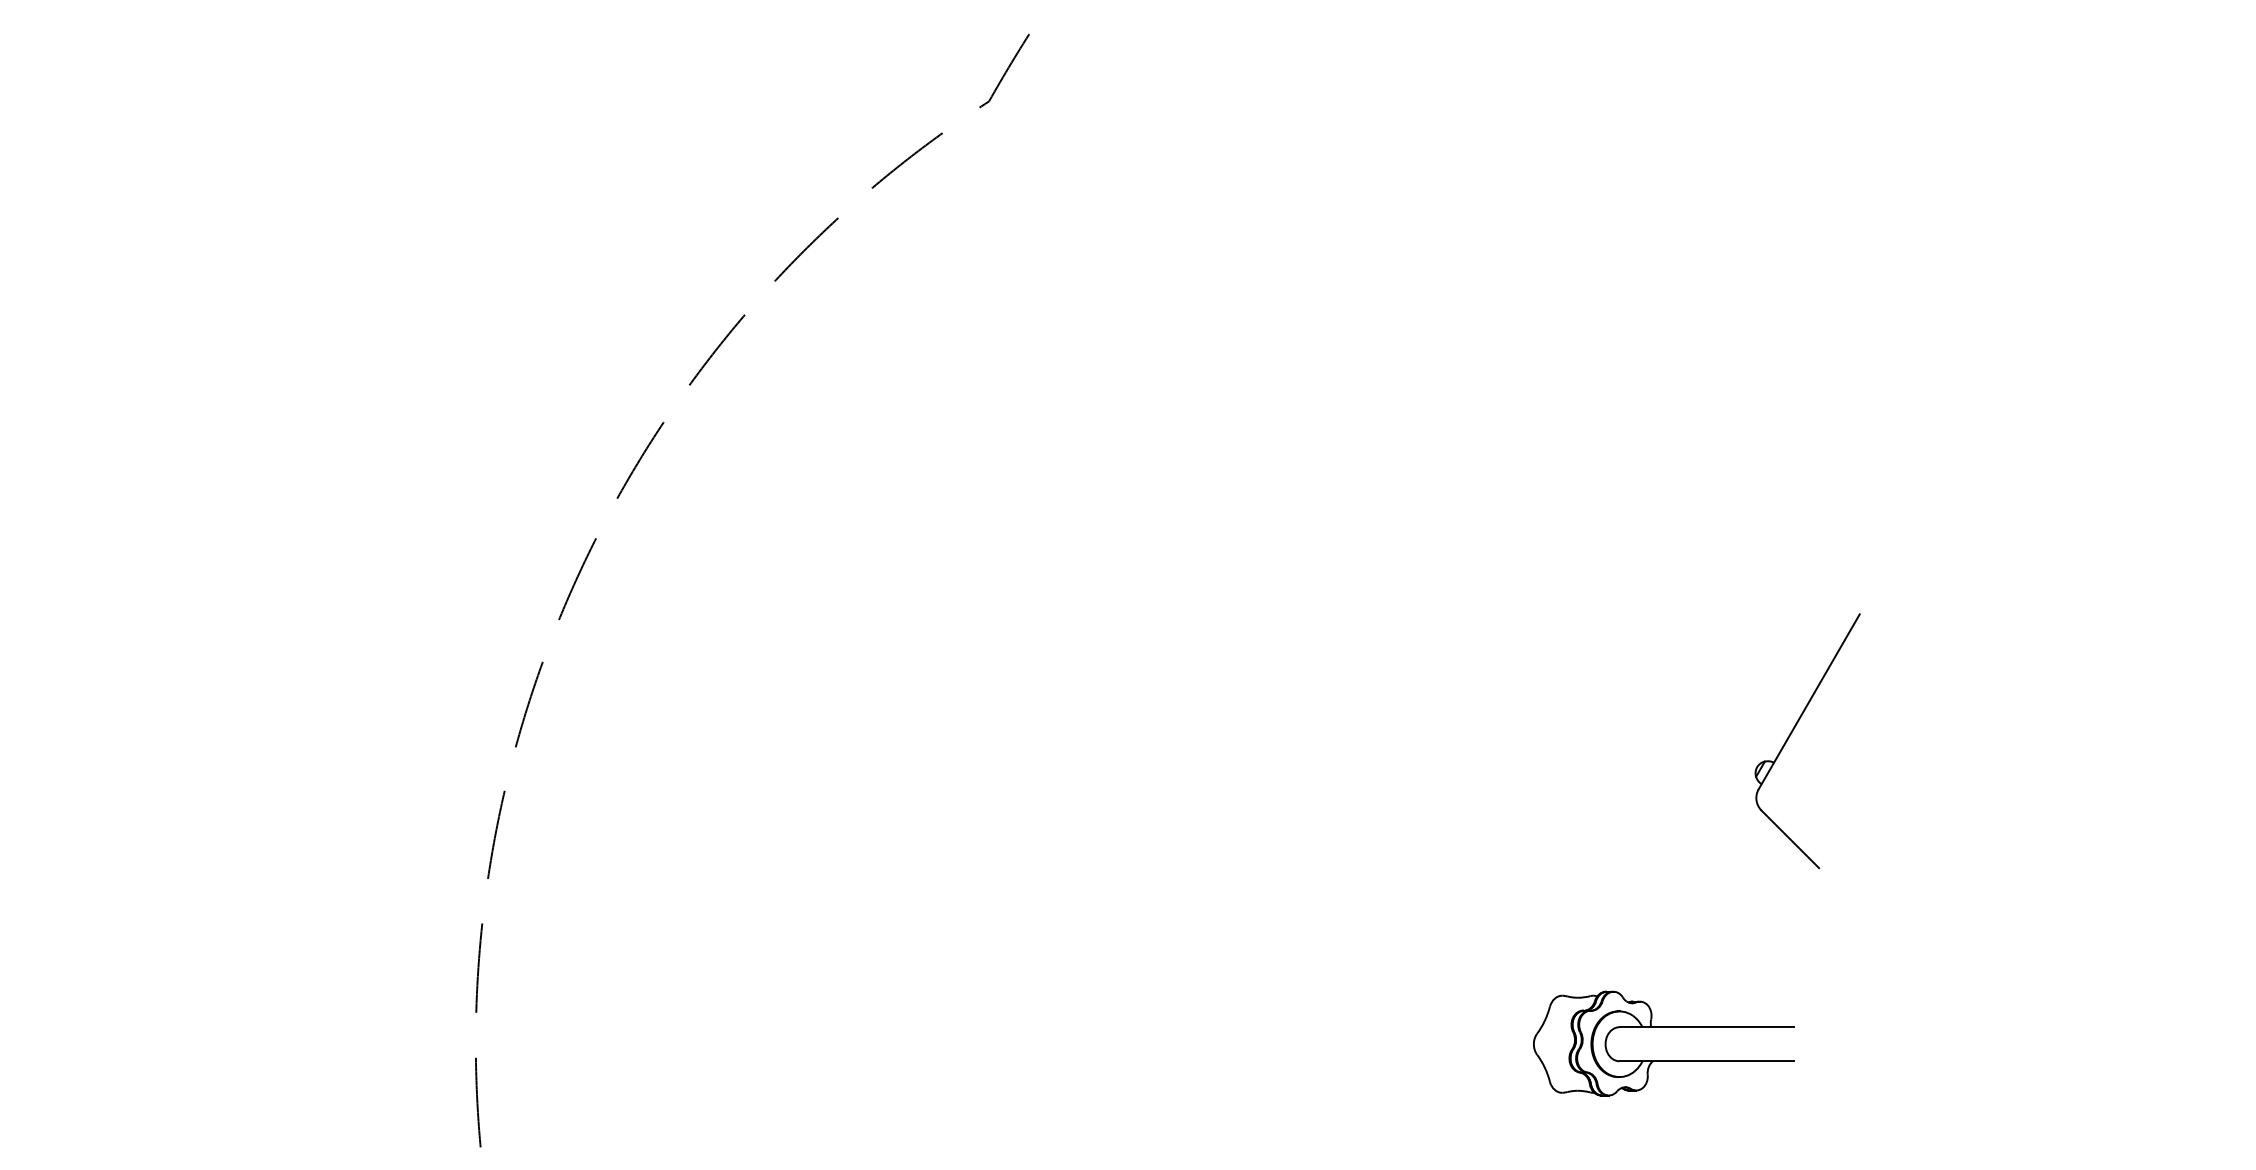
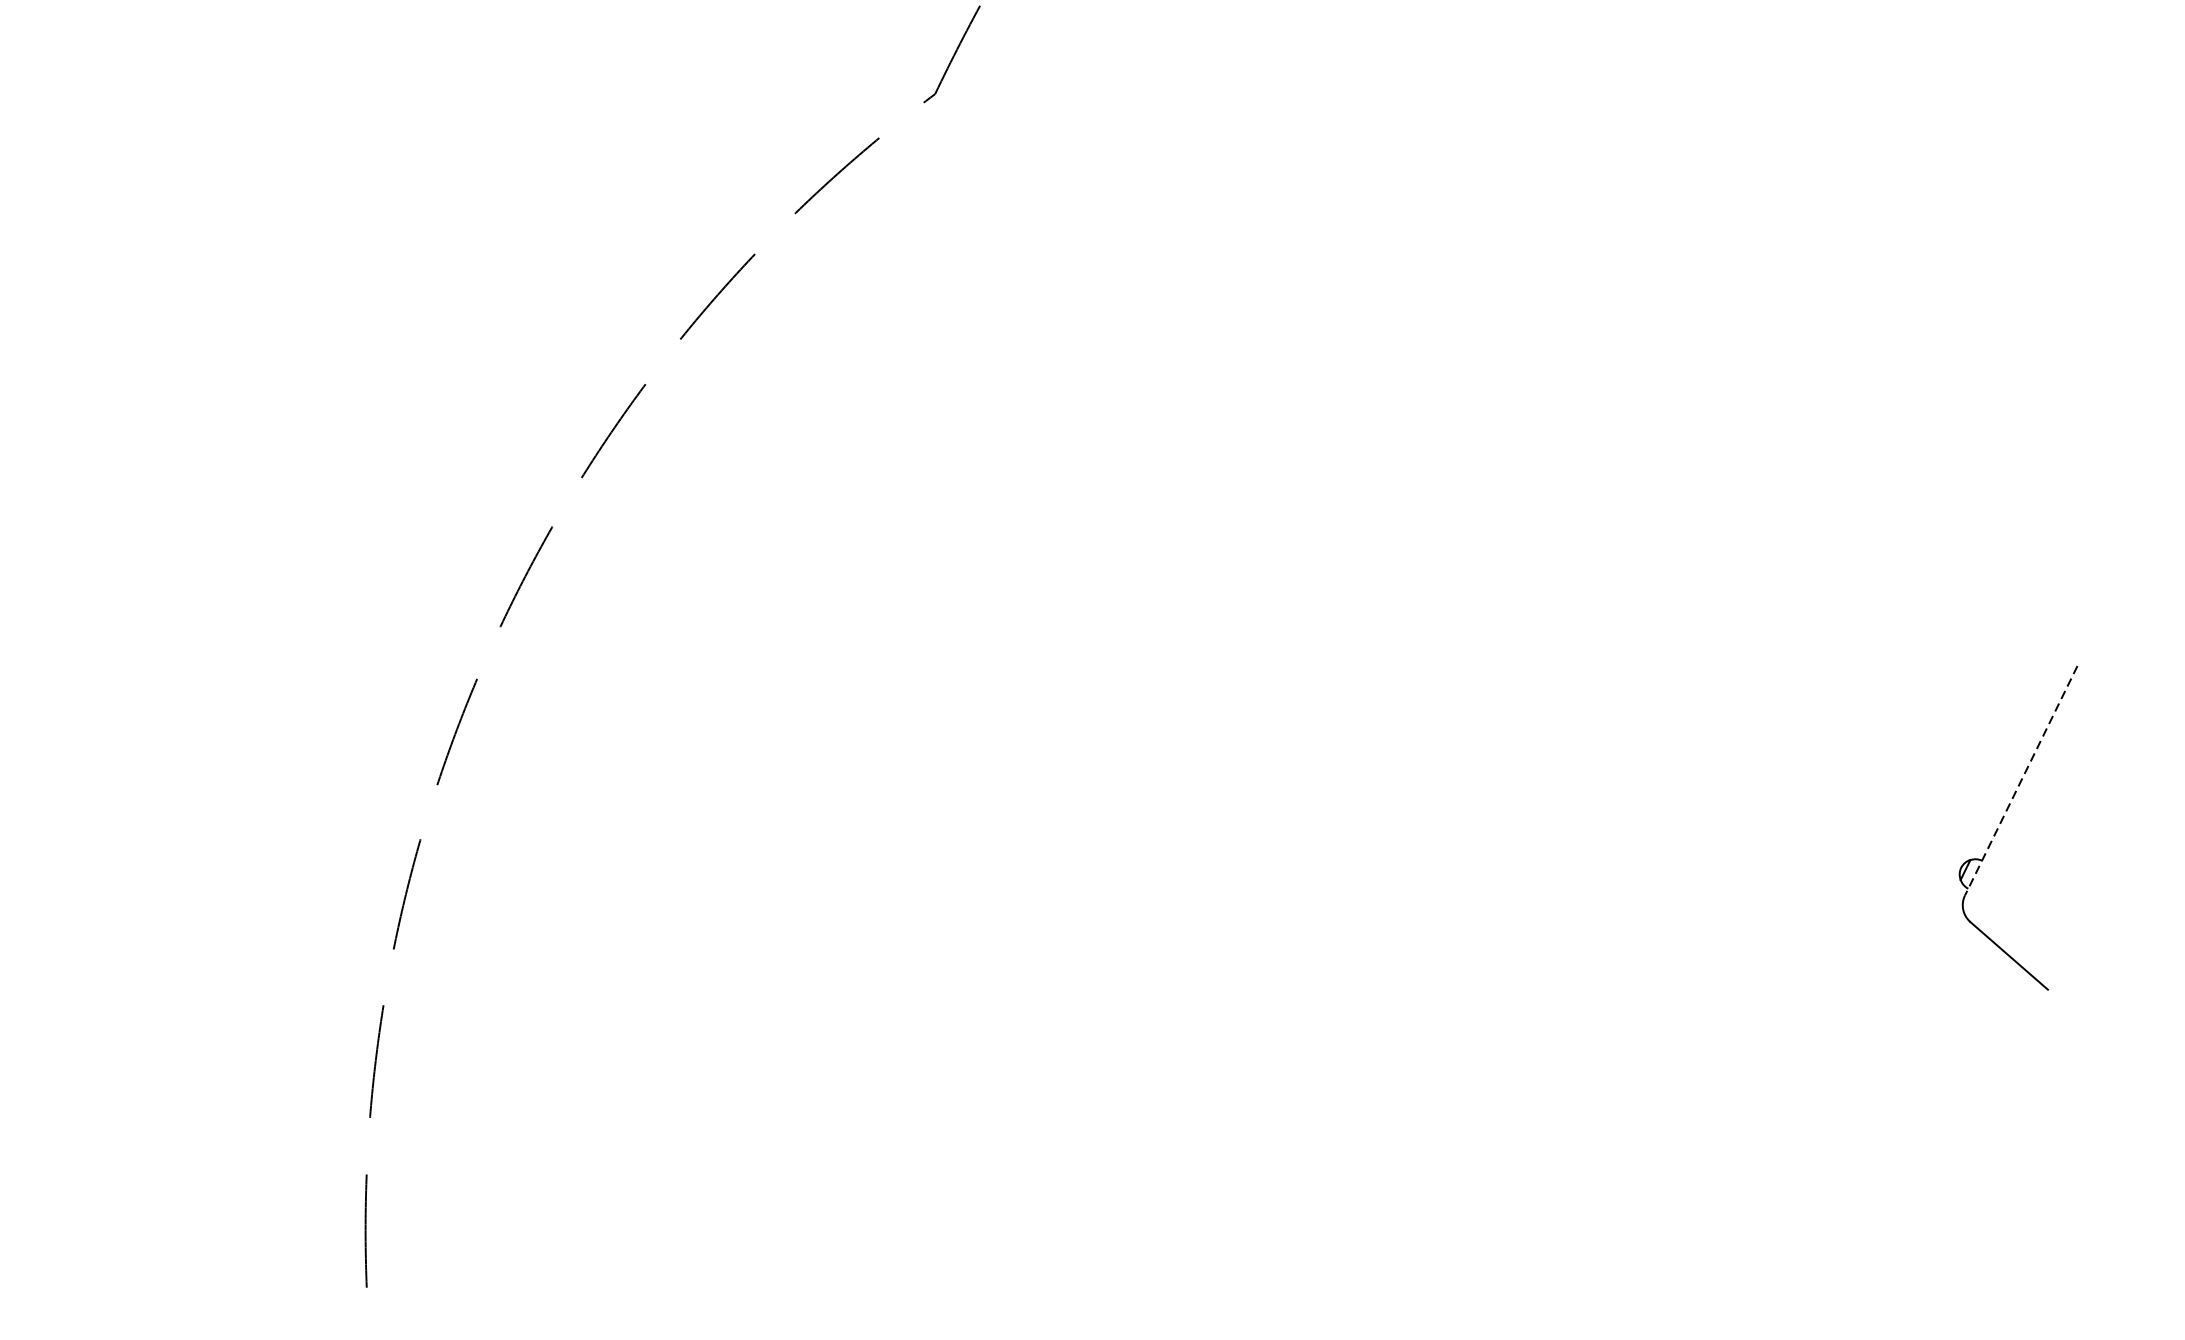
line: (1809, 701) -> (2021, 780), solid -> dashed
part: (1663, 1027) -> (1865, 1204), removed

